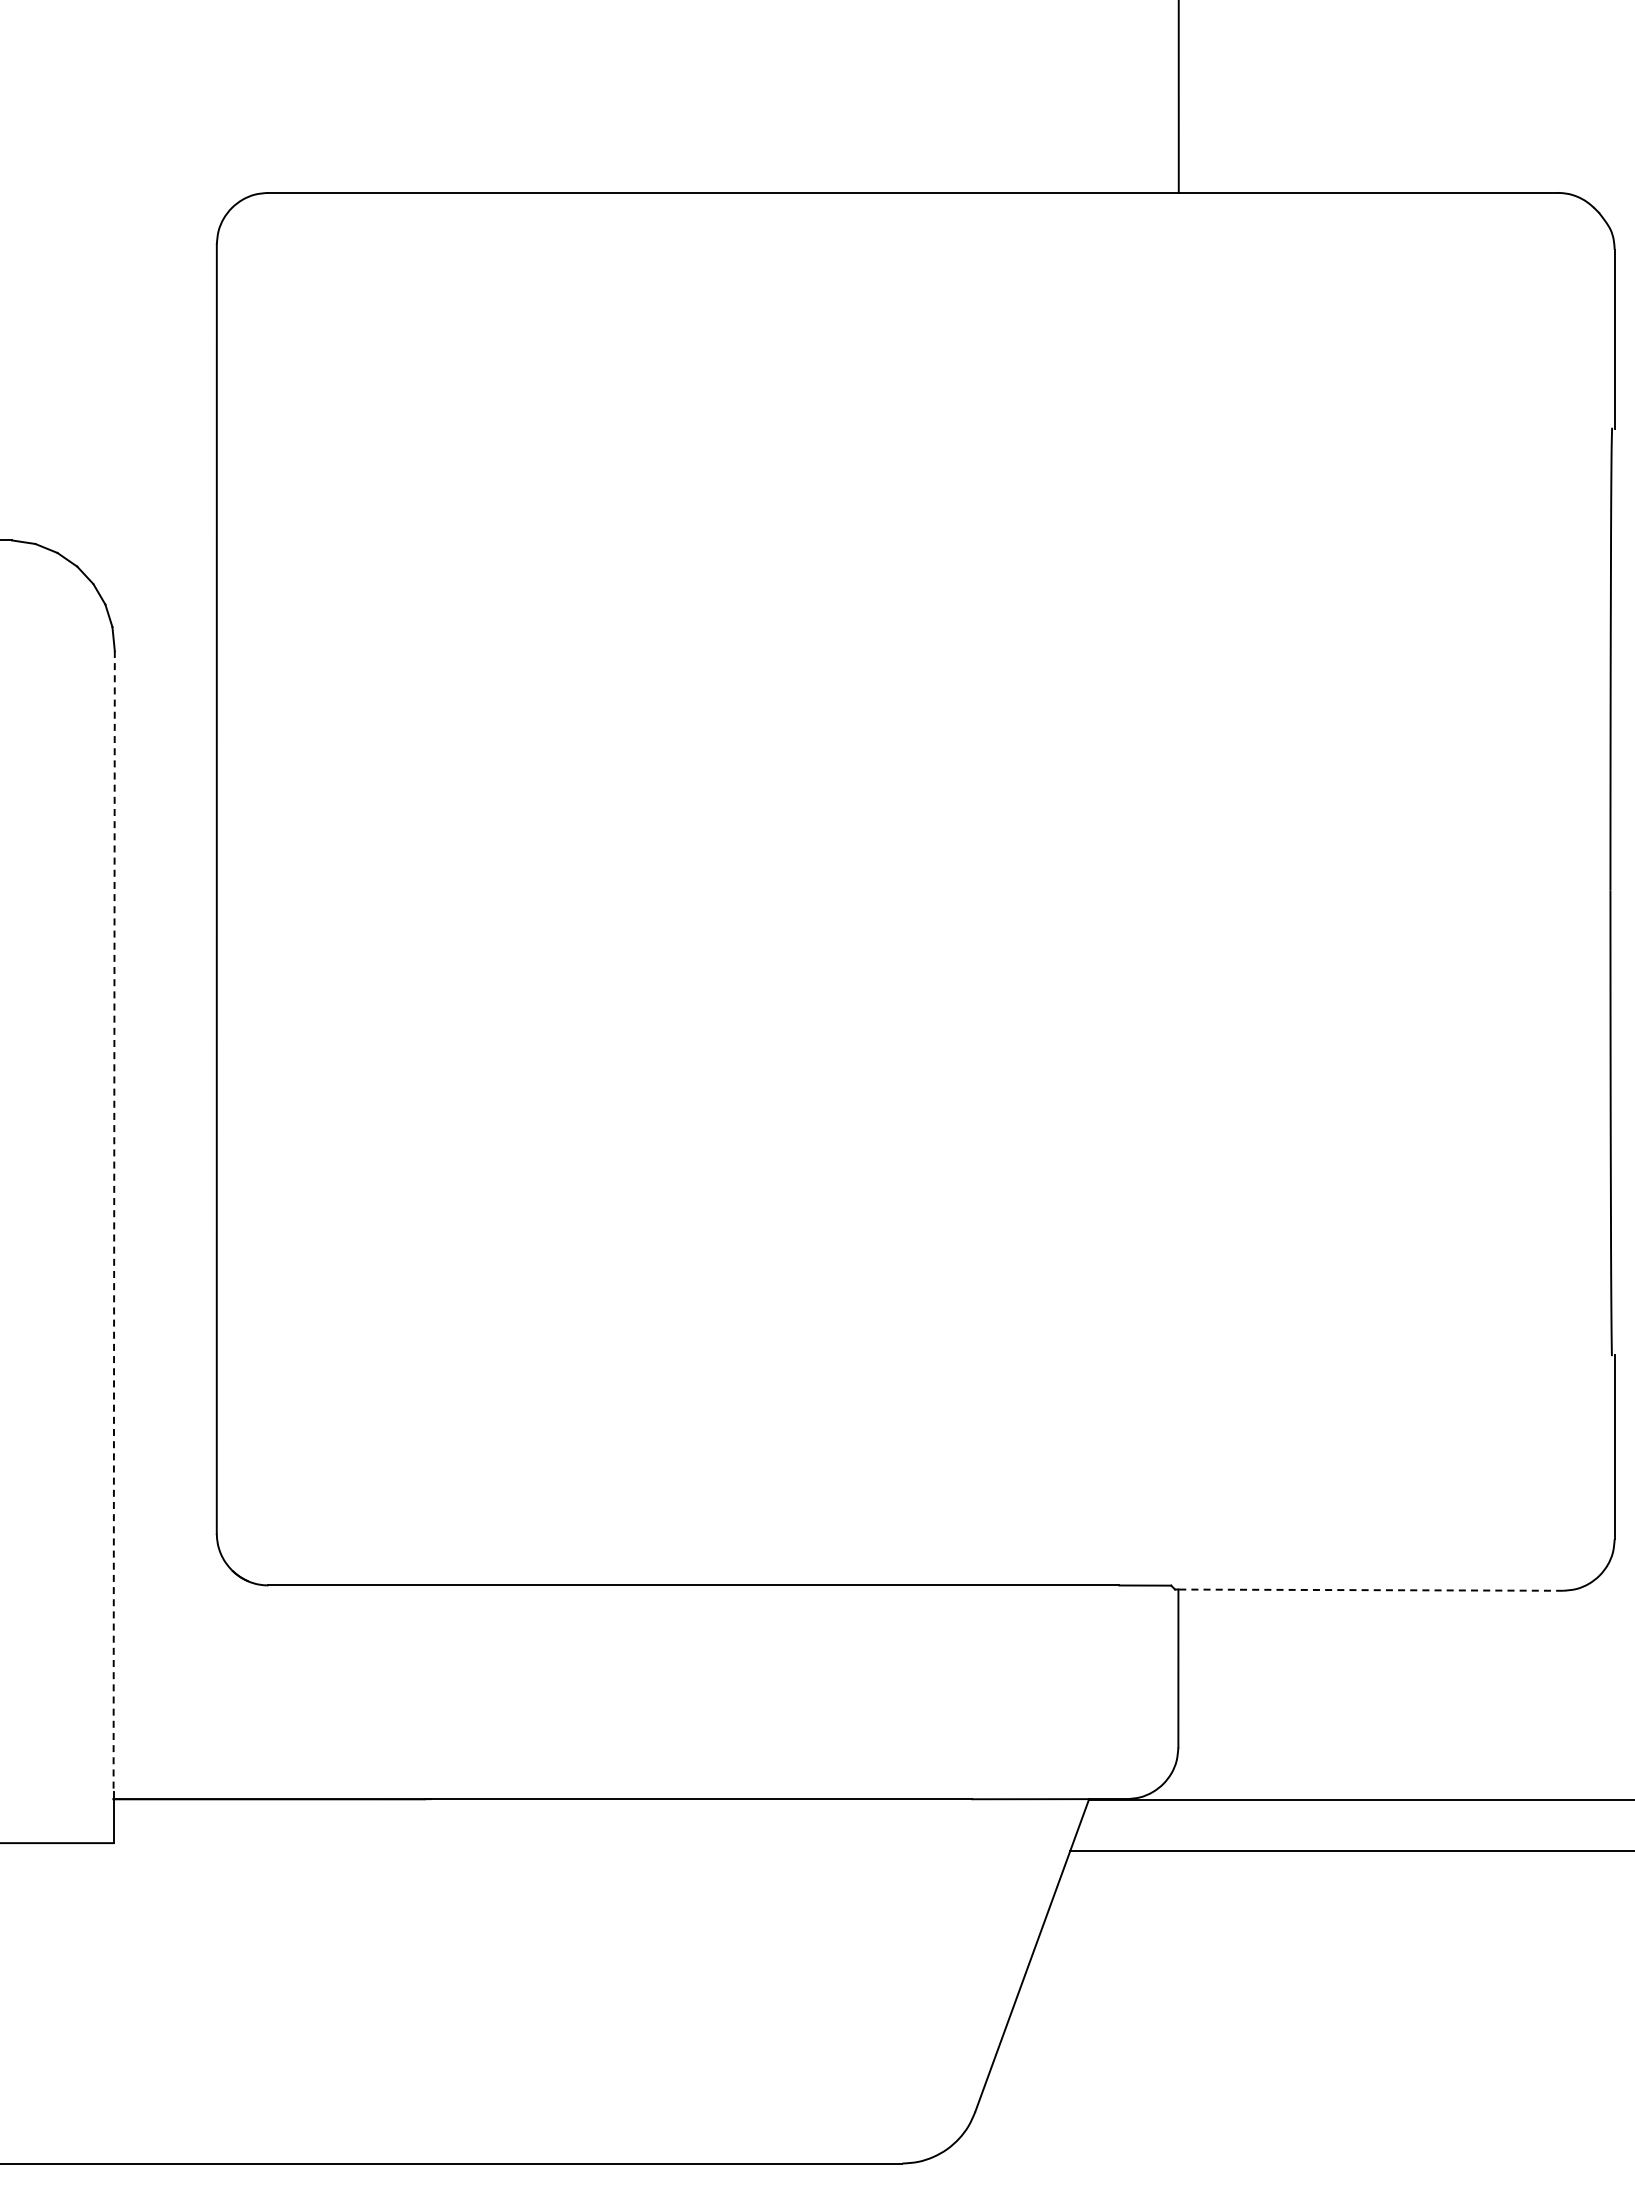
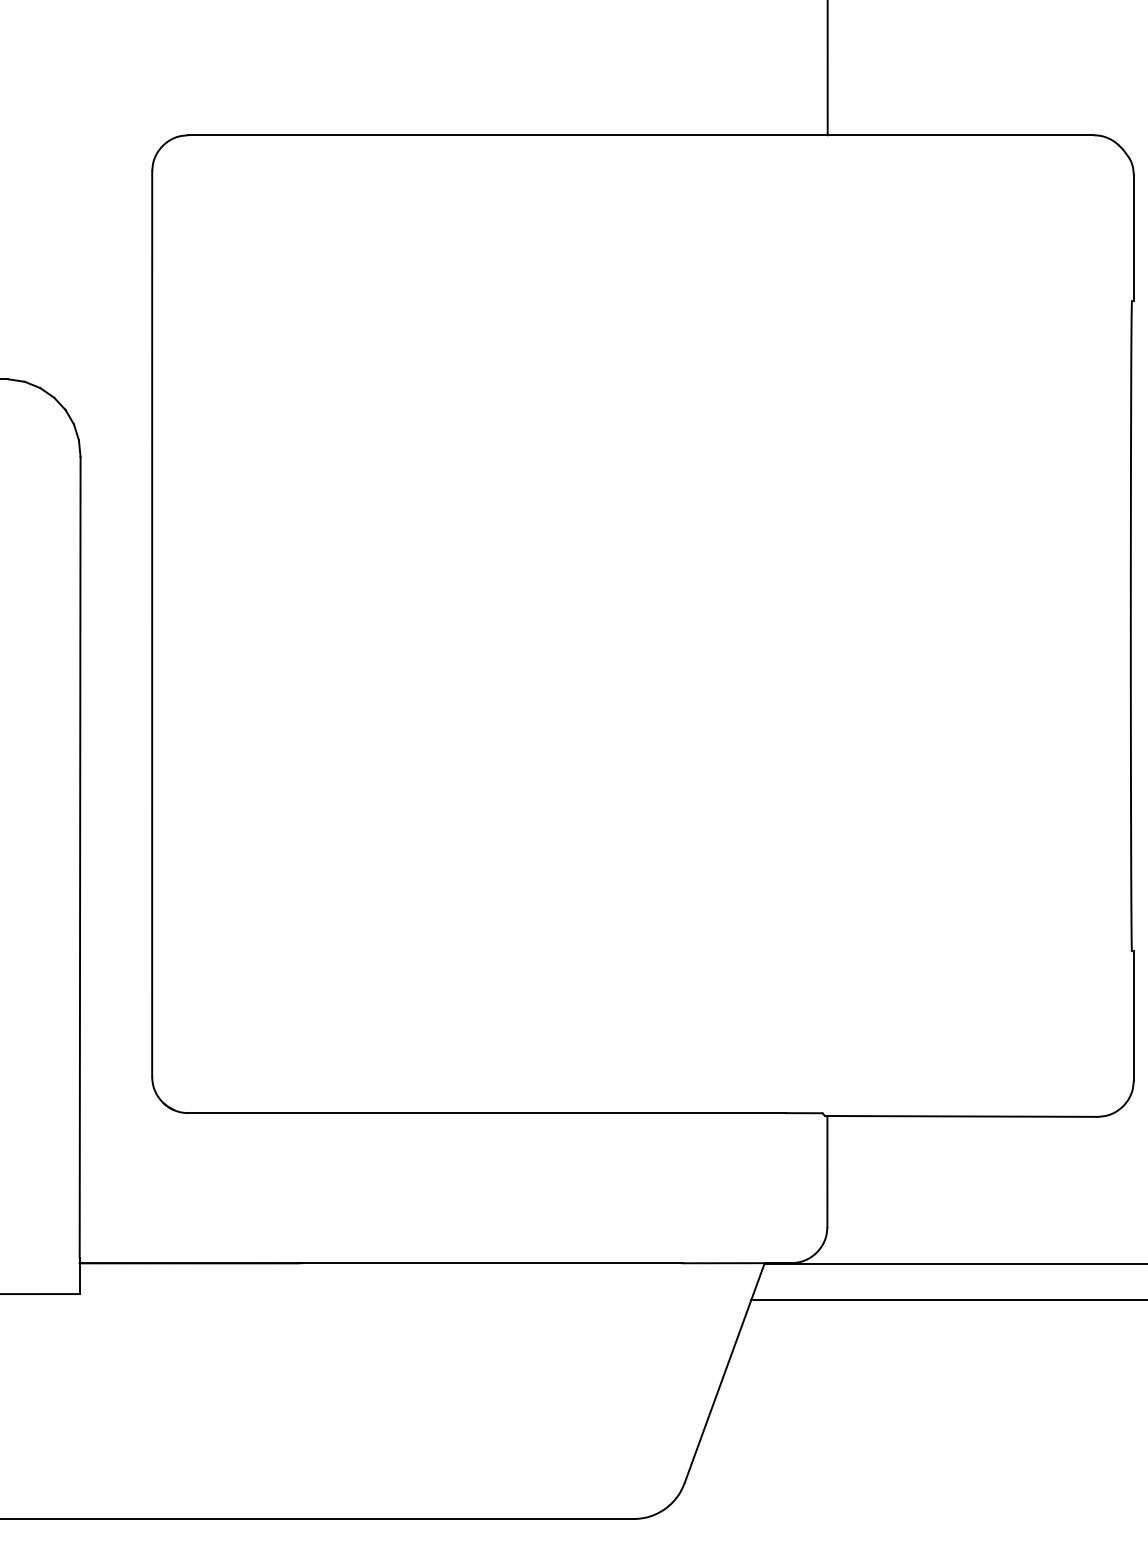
line: (114, 1221) -> (80, 857), dashed -> solid
line: (1370, 1590) -> (962, 1116), dashed -> solid

